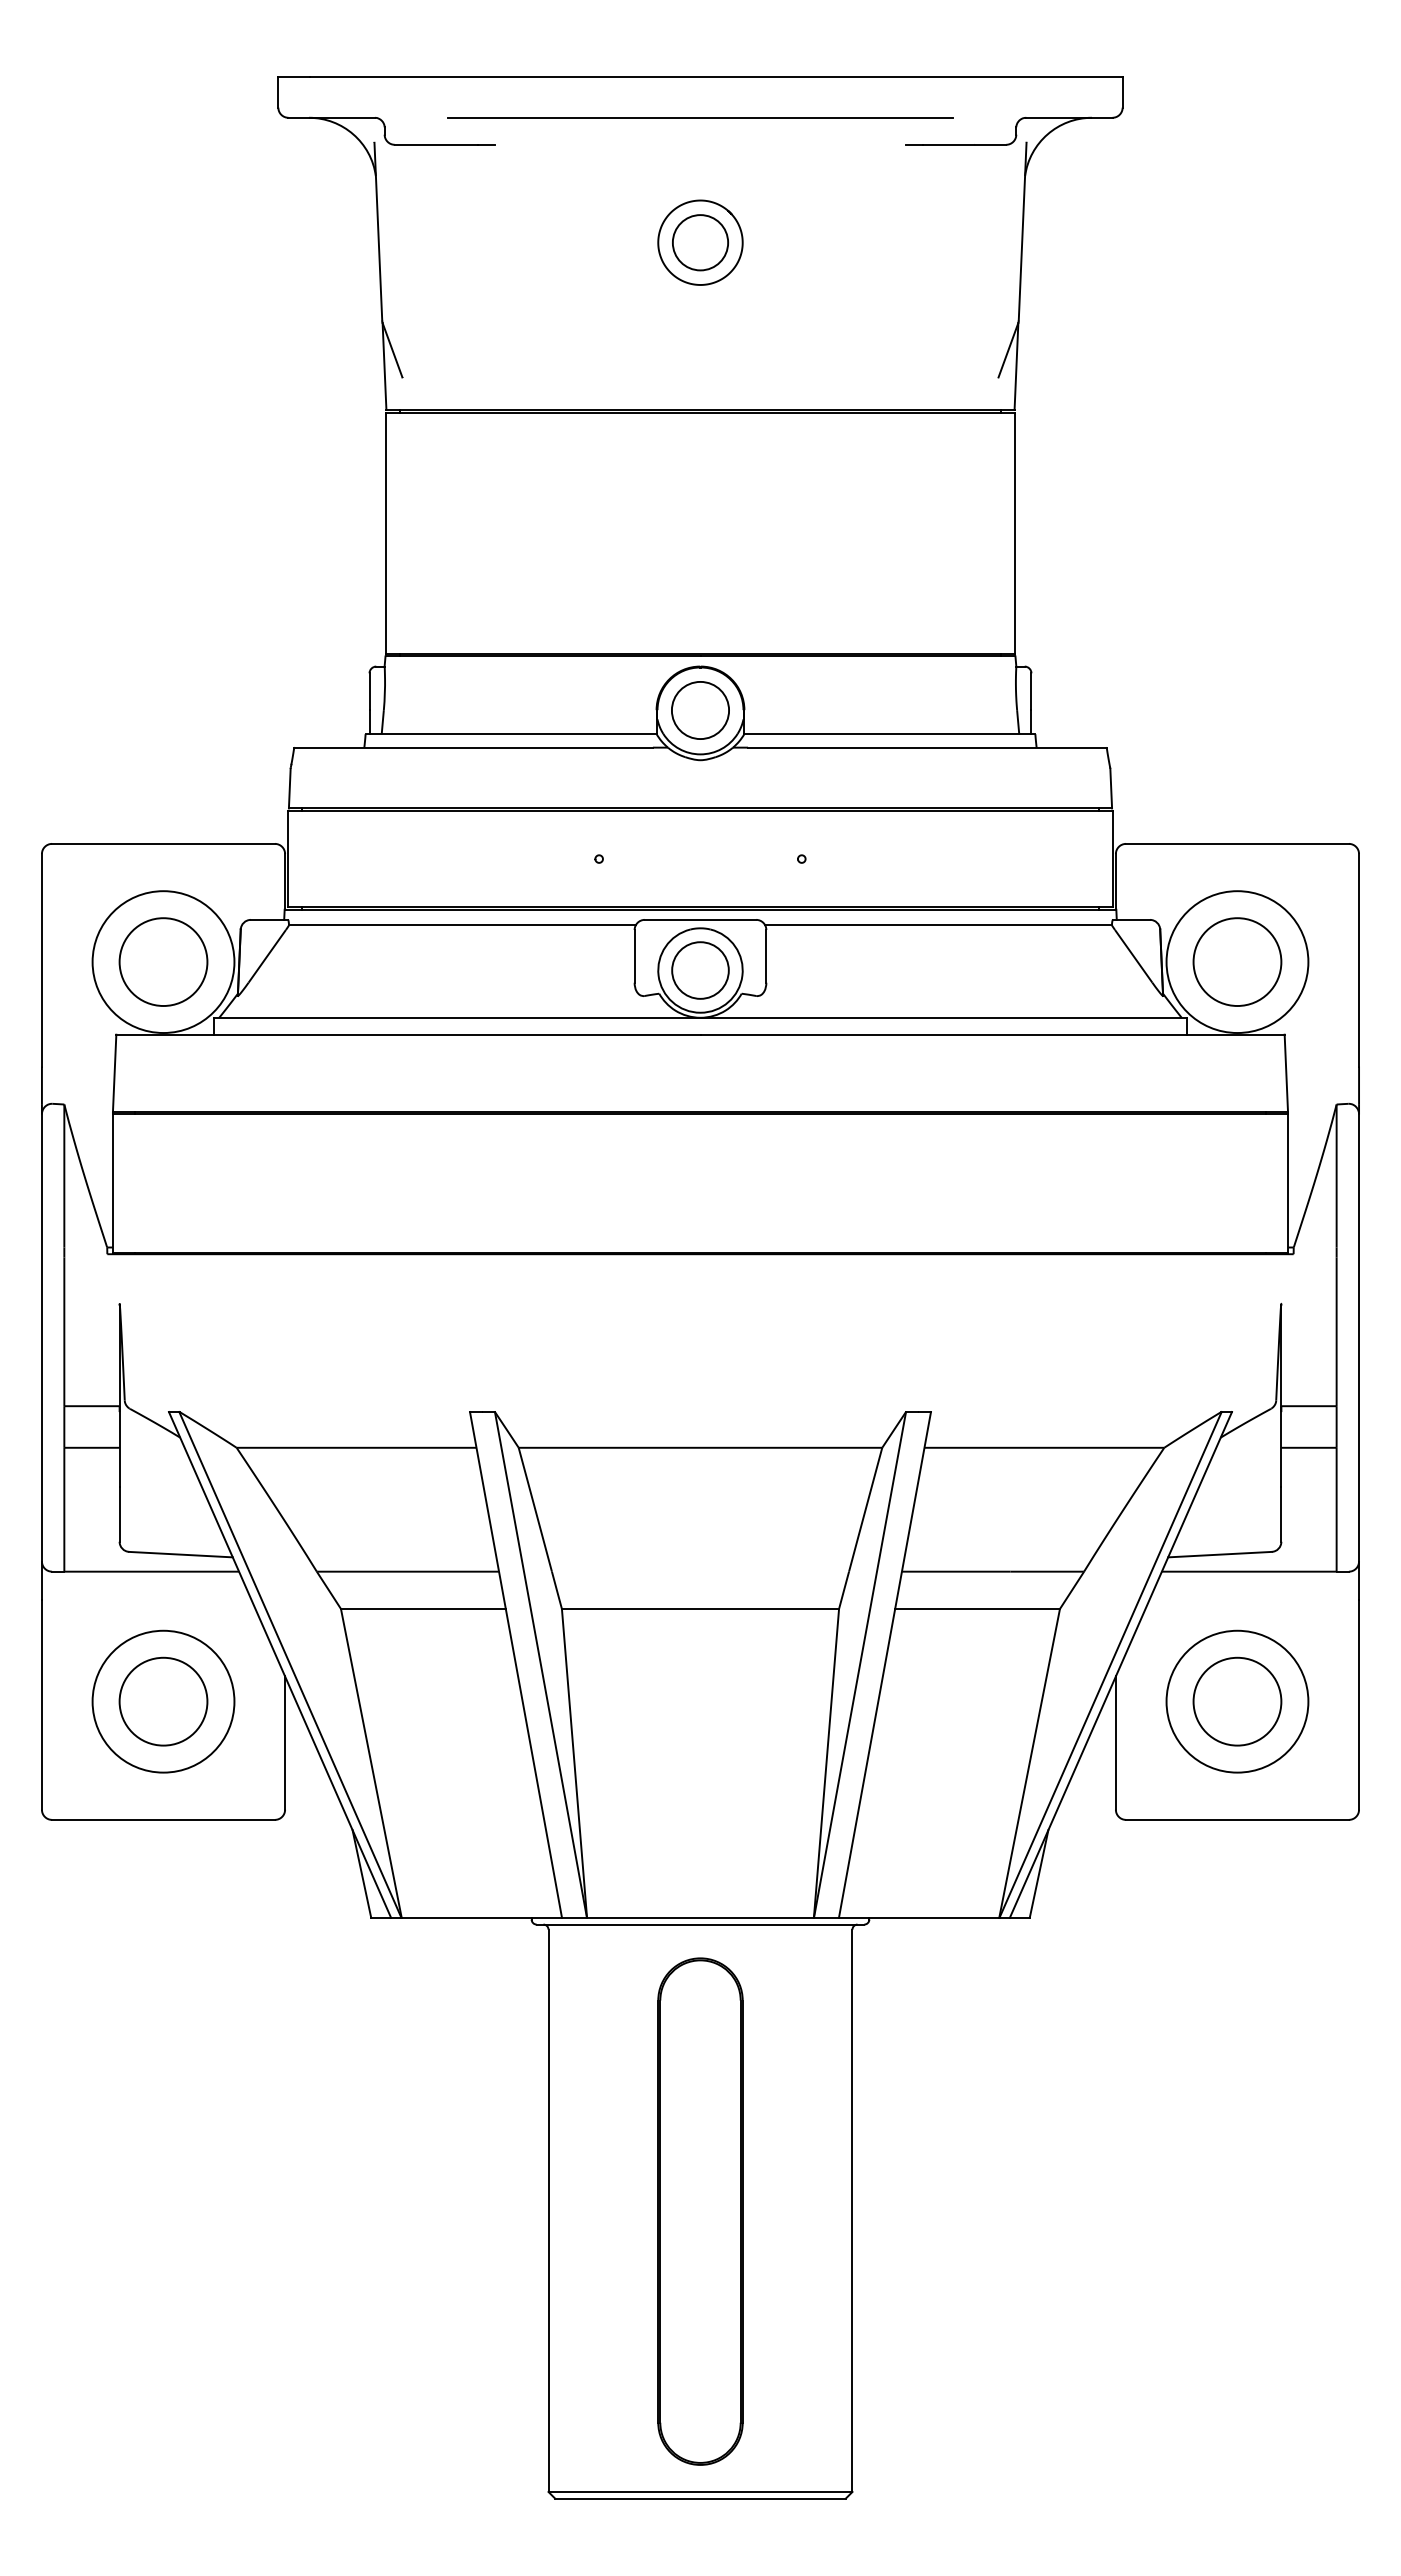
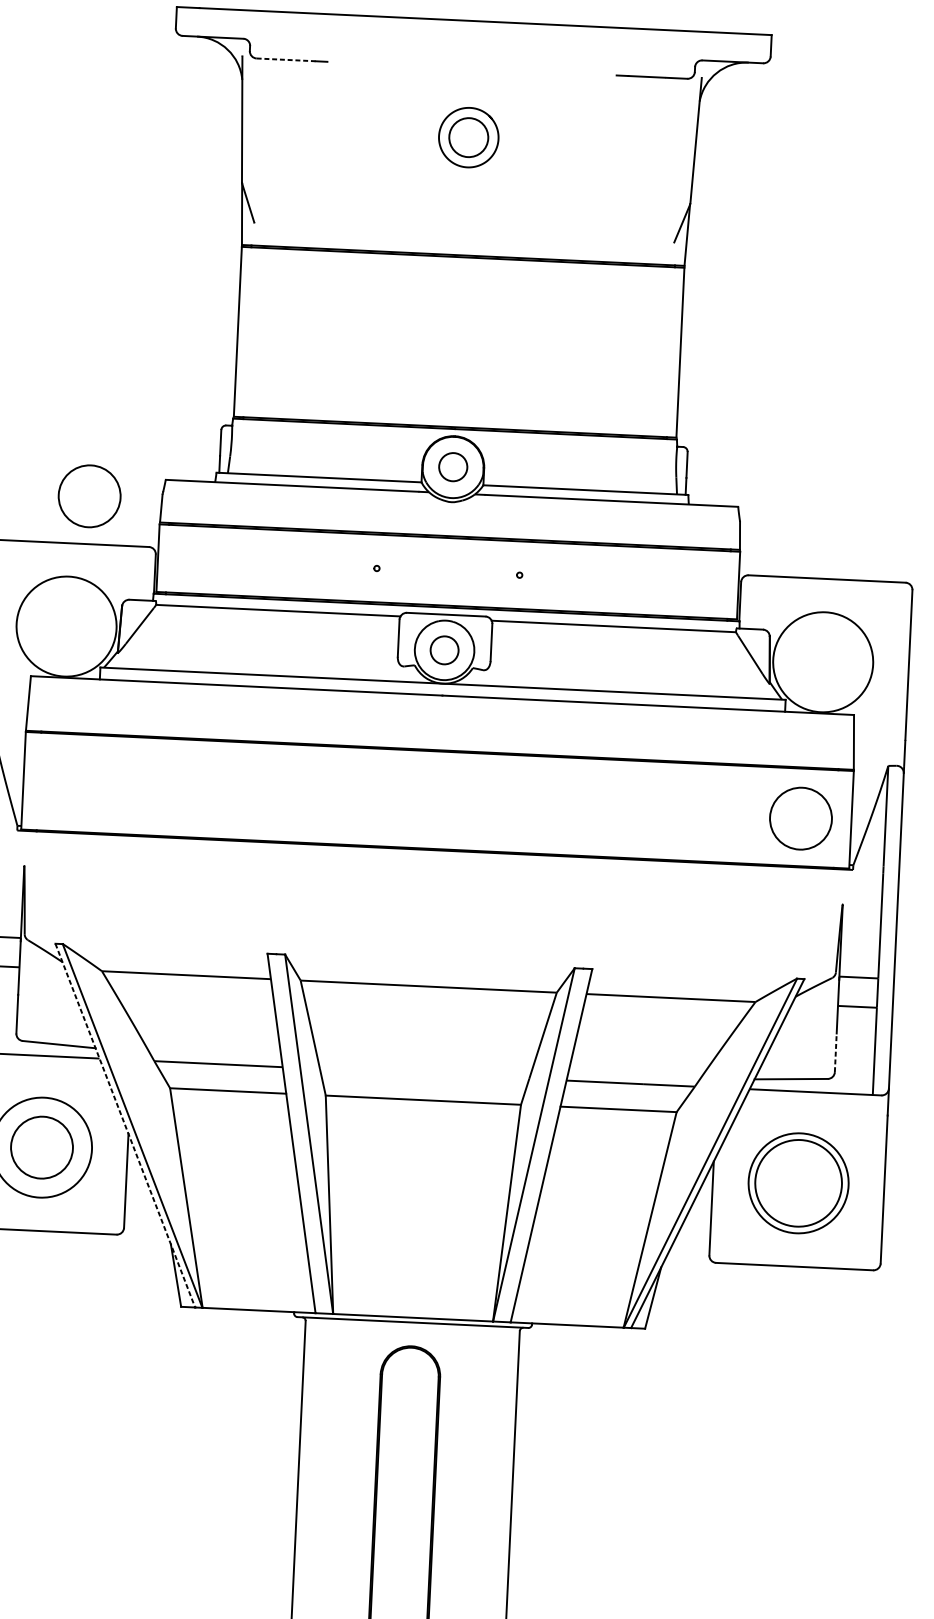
line: (700, 117) -> (472, 49), removed
line: (436, 144) -> (286, 59), solid -> dashed
circle: (700, 710) -> (453, 467), size x0.7
circle: (163, 961) -> (89, 495), moved
circle: (1237, 961) -> (801, 818), moved
circle: (700, 970) -> (444, 650), size x0.7
line: (1281, 1513) -> (835, 1052), solid -> dashed
line: (280, 1665) -> (125, 1126), solid -> dashed
circle: (1237, 1701) -> (798, 1183), size x1.4

